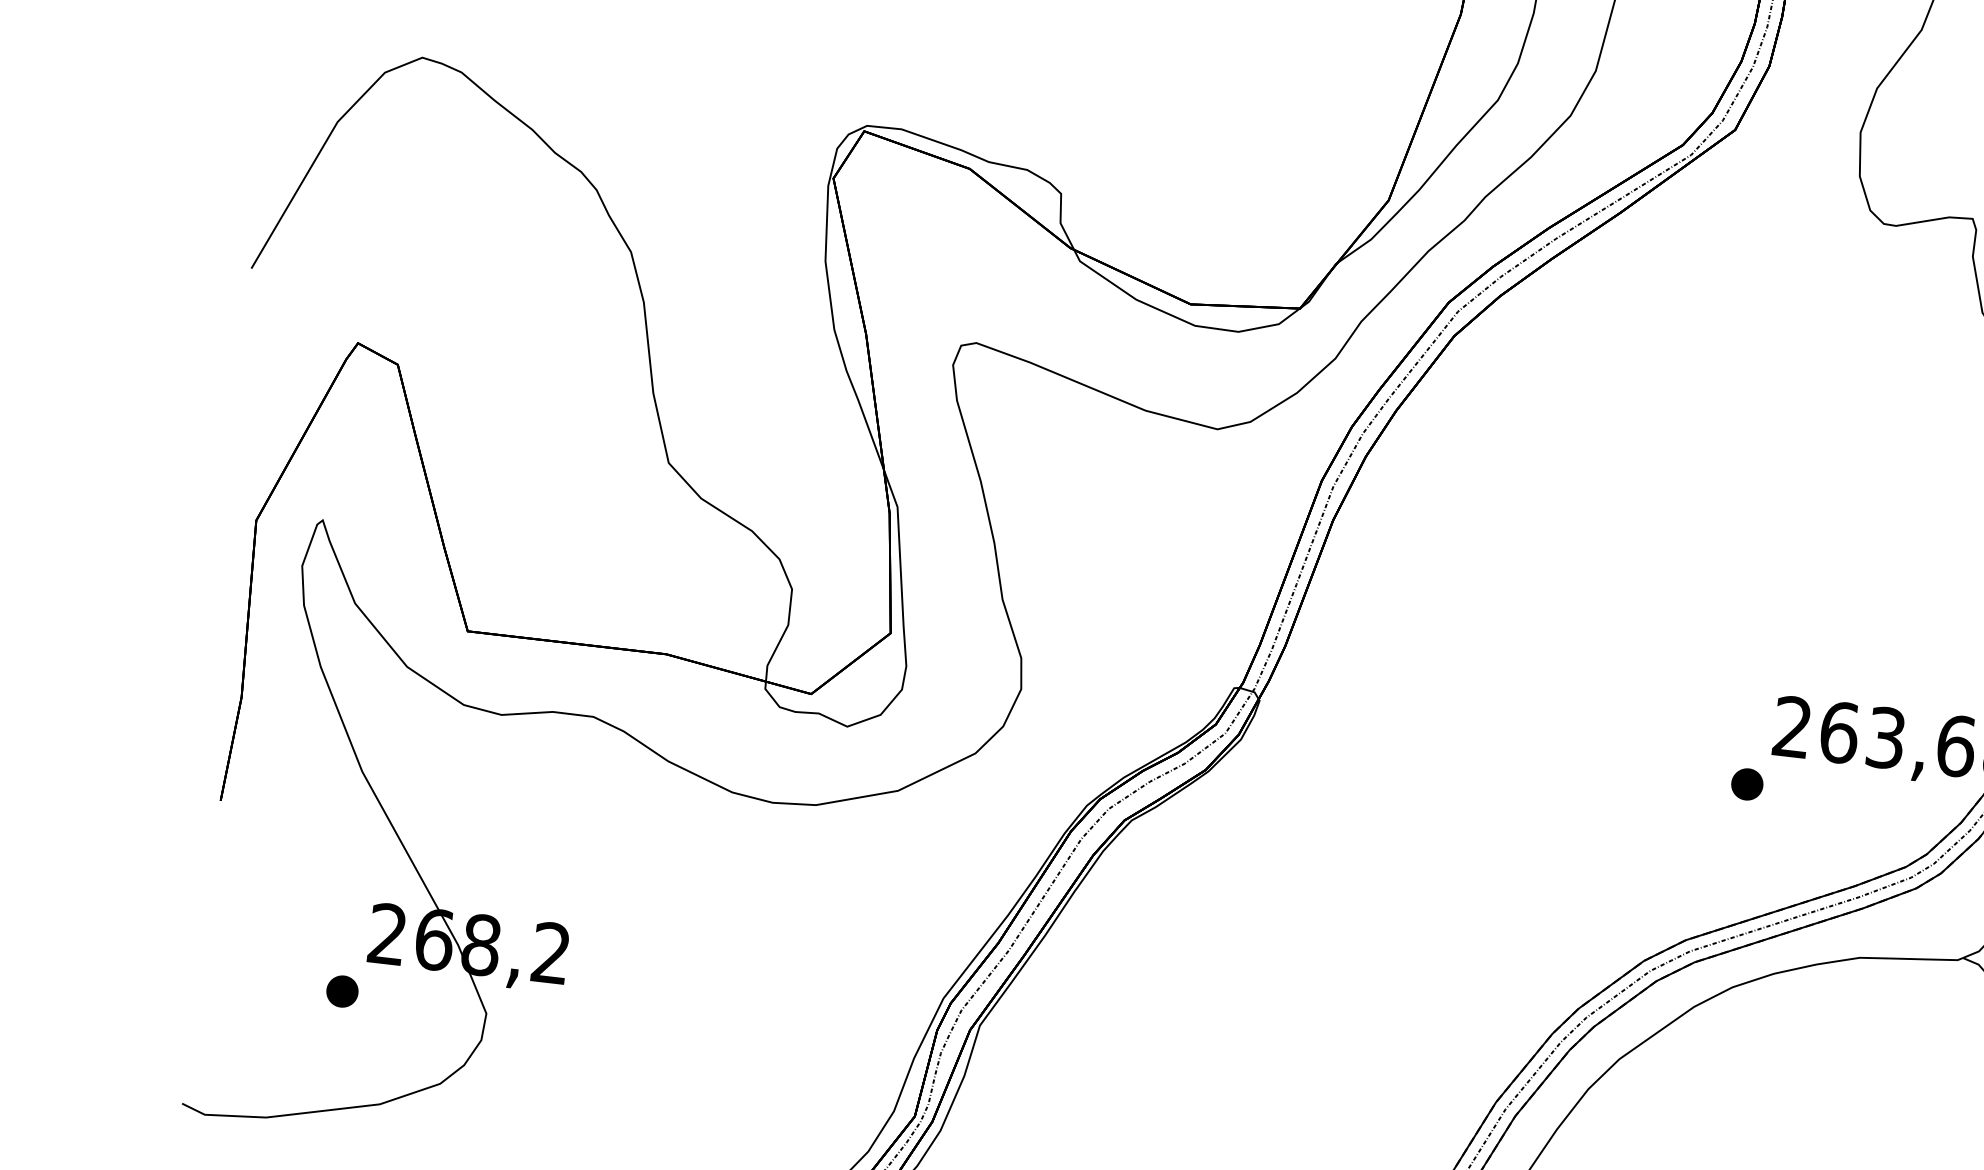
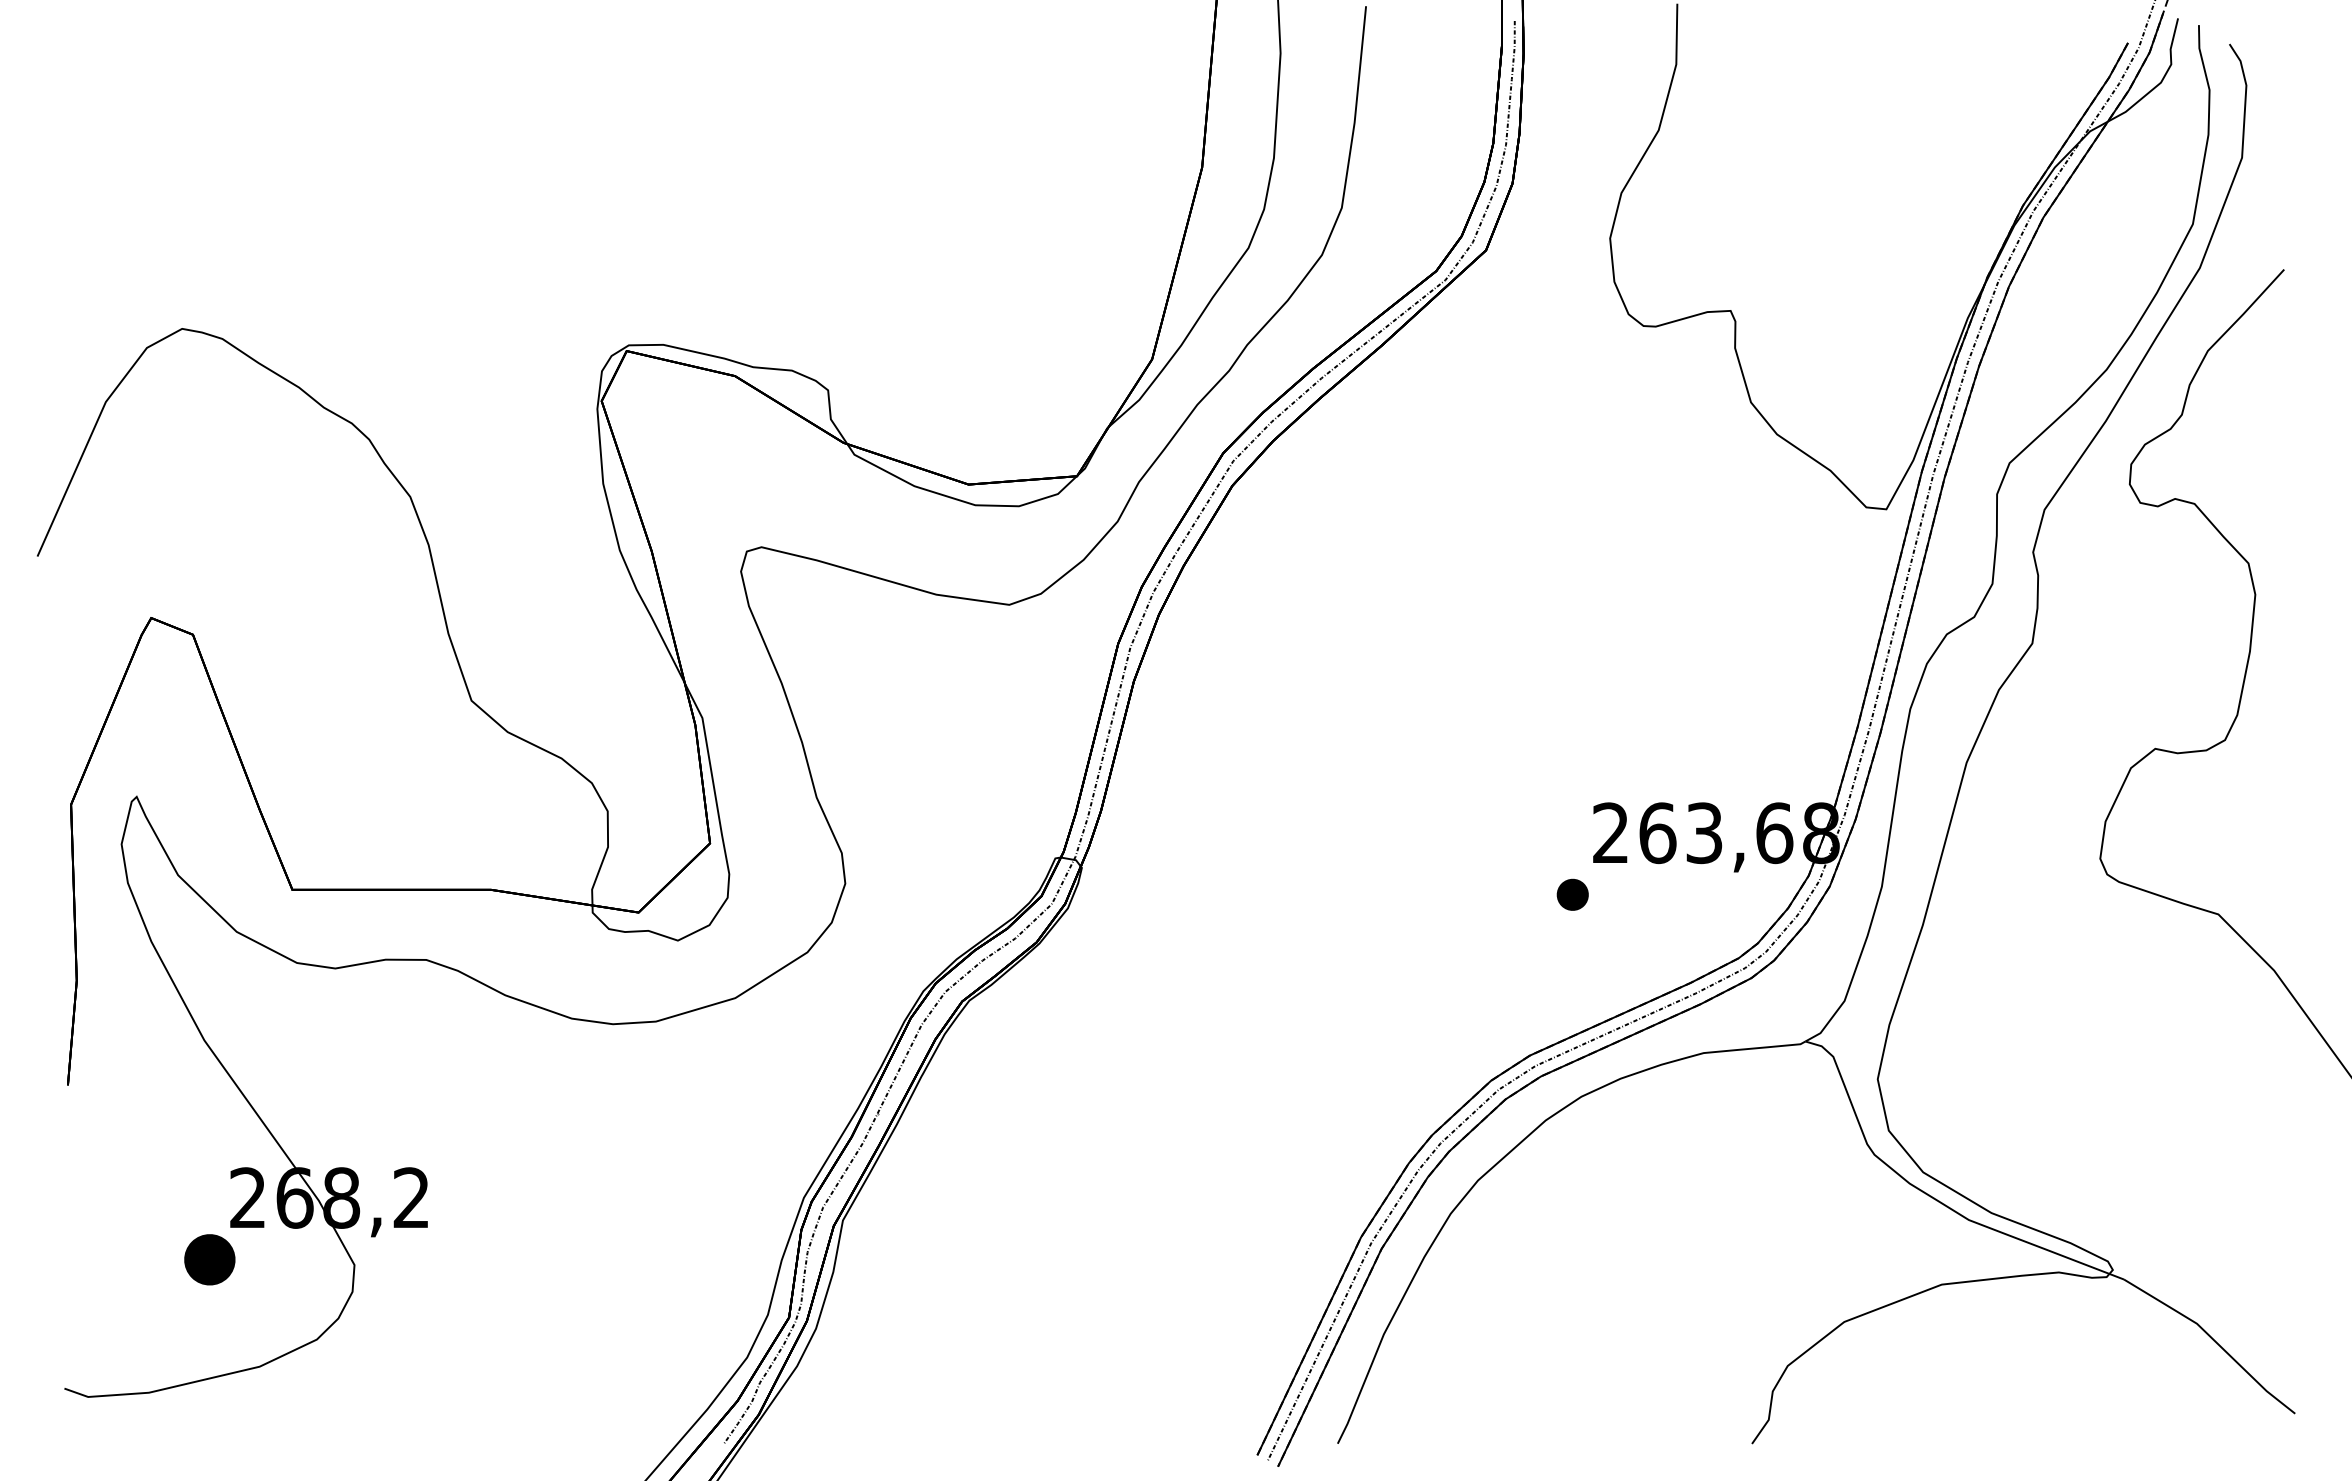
part: (342, 991) -> (209, 1259), size x1.6

